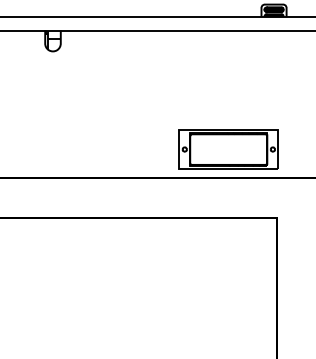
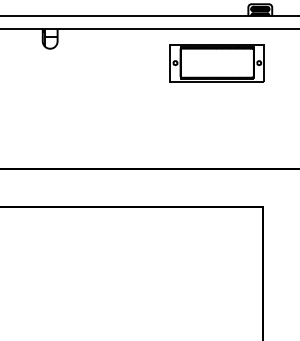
part: (228, 149) -> (217, 63), moved

